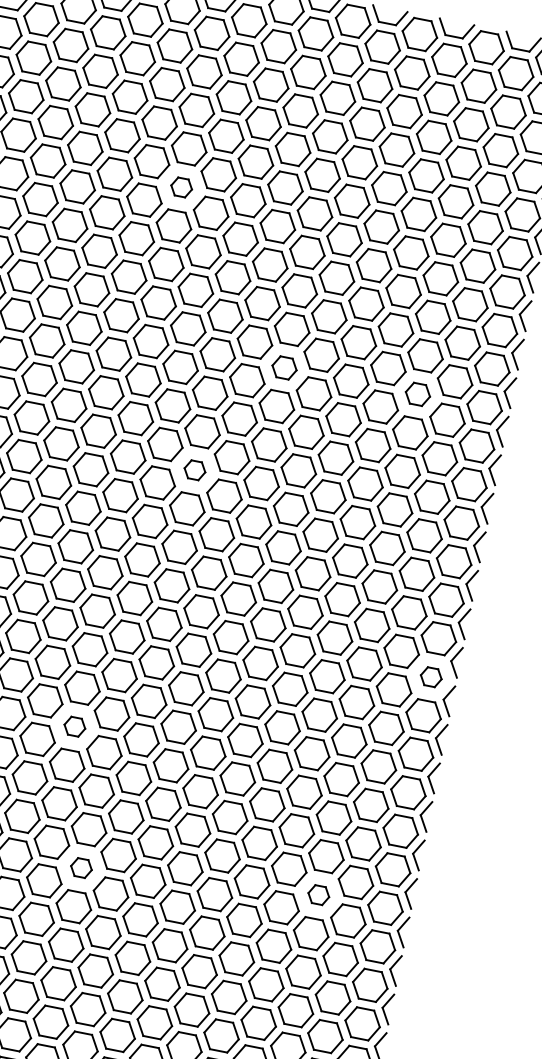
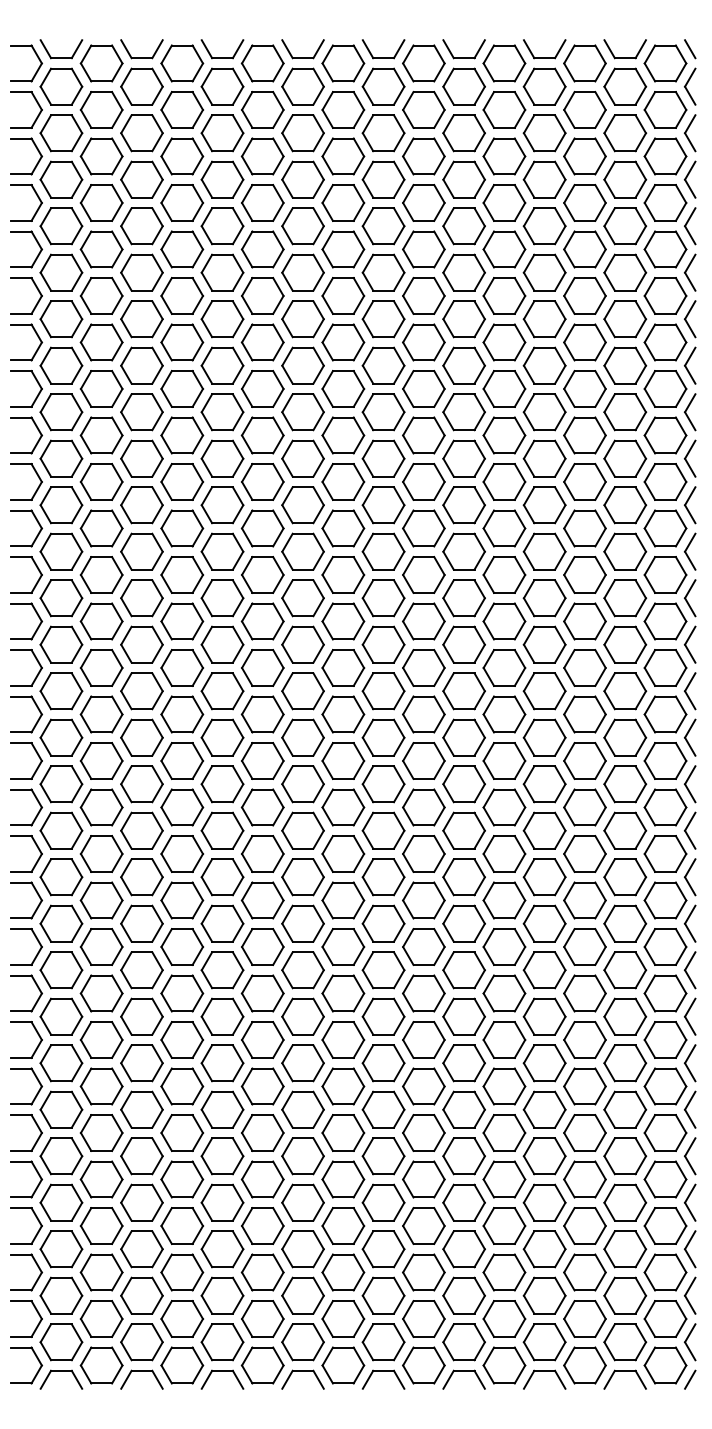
part: (181, 187) -> (262, 295), size x1.67
part: (284, 367) -> (423, 481), size x1.43
part: (417, 393) -> (584, 481), size x1.43
part: (195, 470) -> (343, 621), size x1.67
part: (431, 677) -> (665, 807), size x1.67
part: (74, 726) -> (262, 946), size x1.67
part: (81, 867) -> (302, 1109), size x1.67
part: (318, 895) -> (584, 1086), size x1.67

